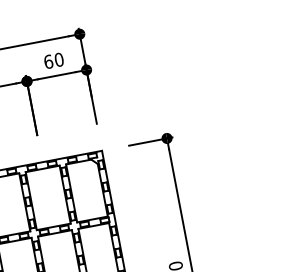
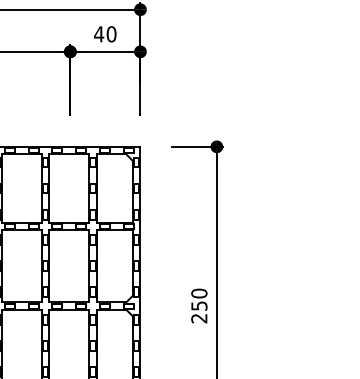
text: (48, 62) -> (98, 34), 60 -> 40

